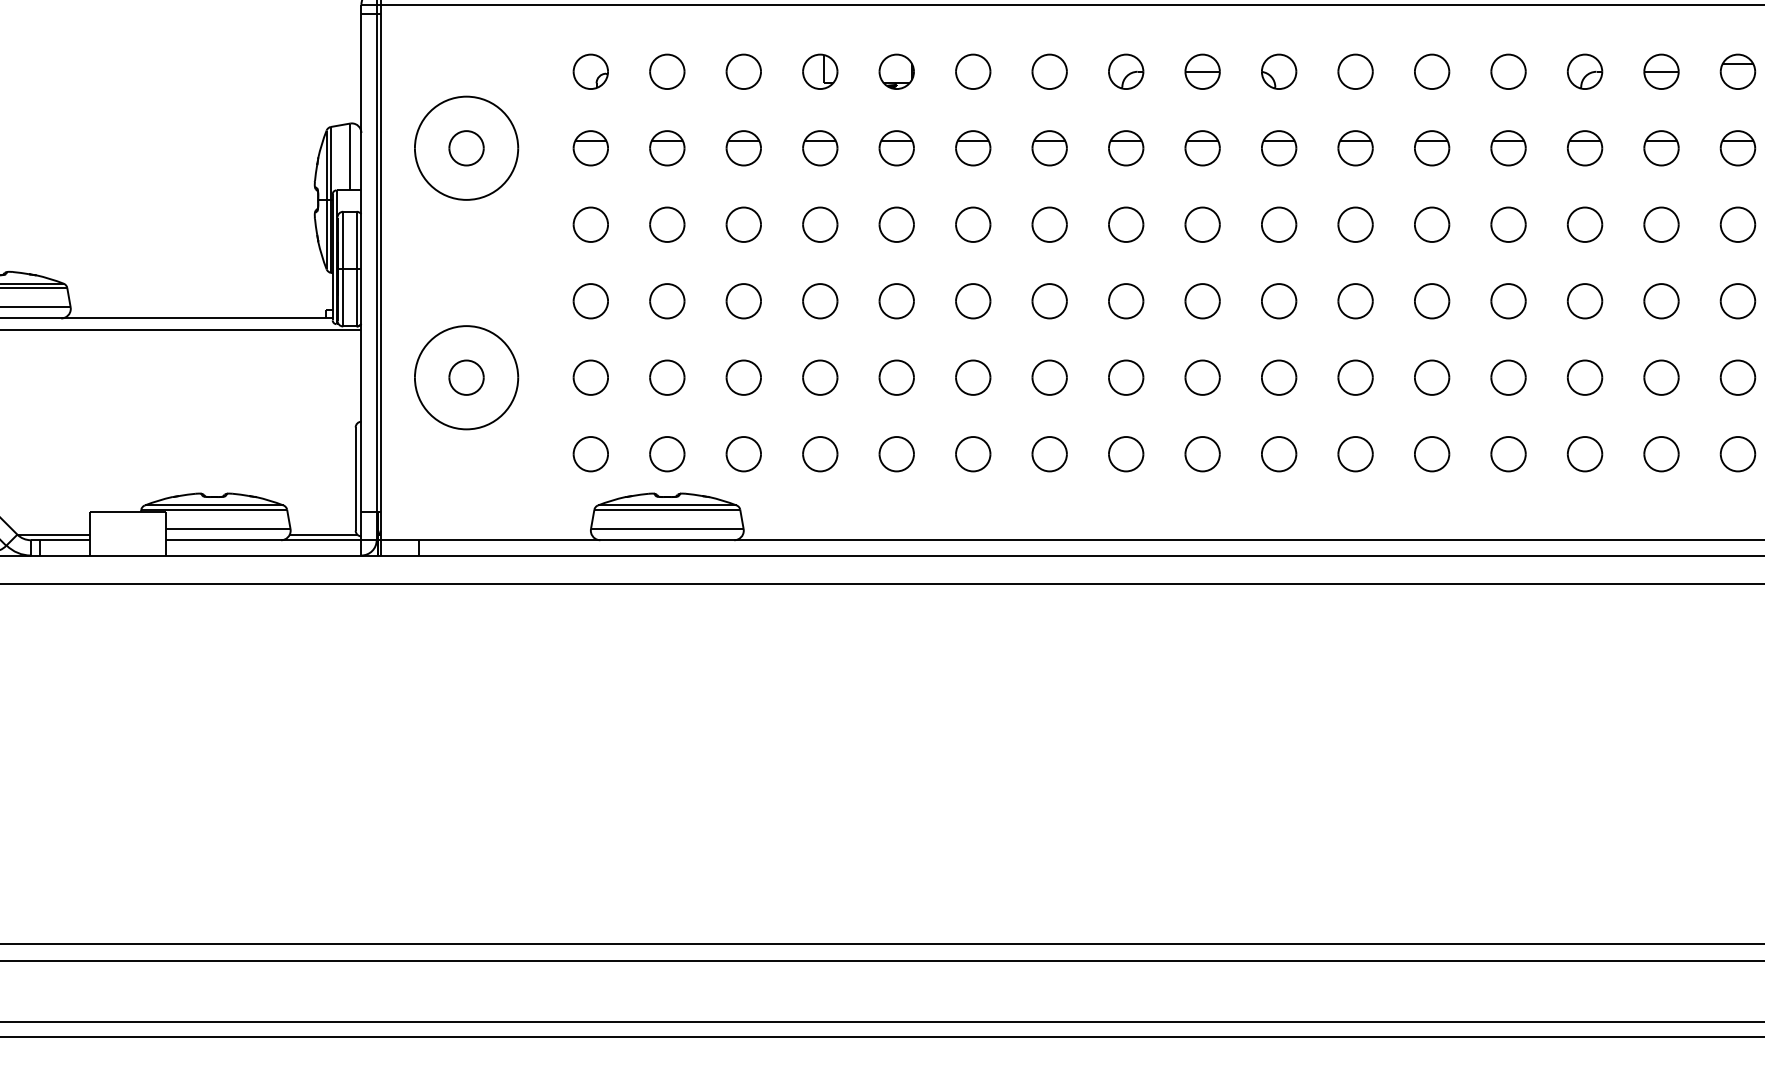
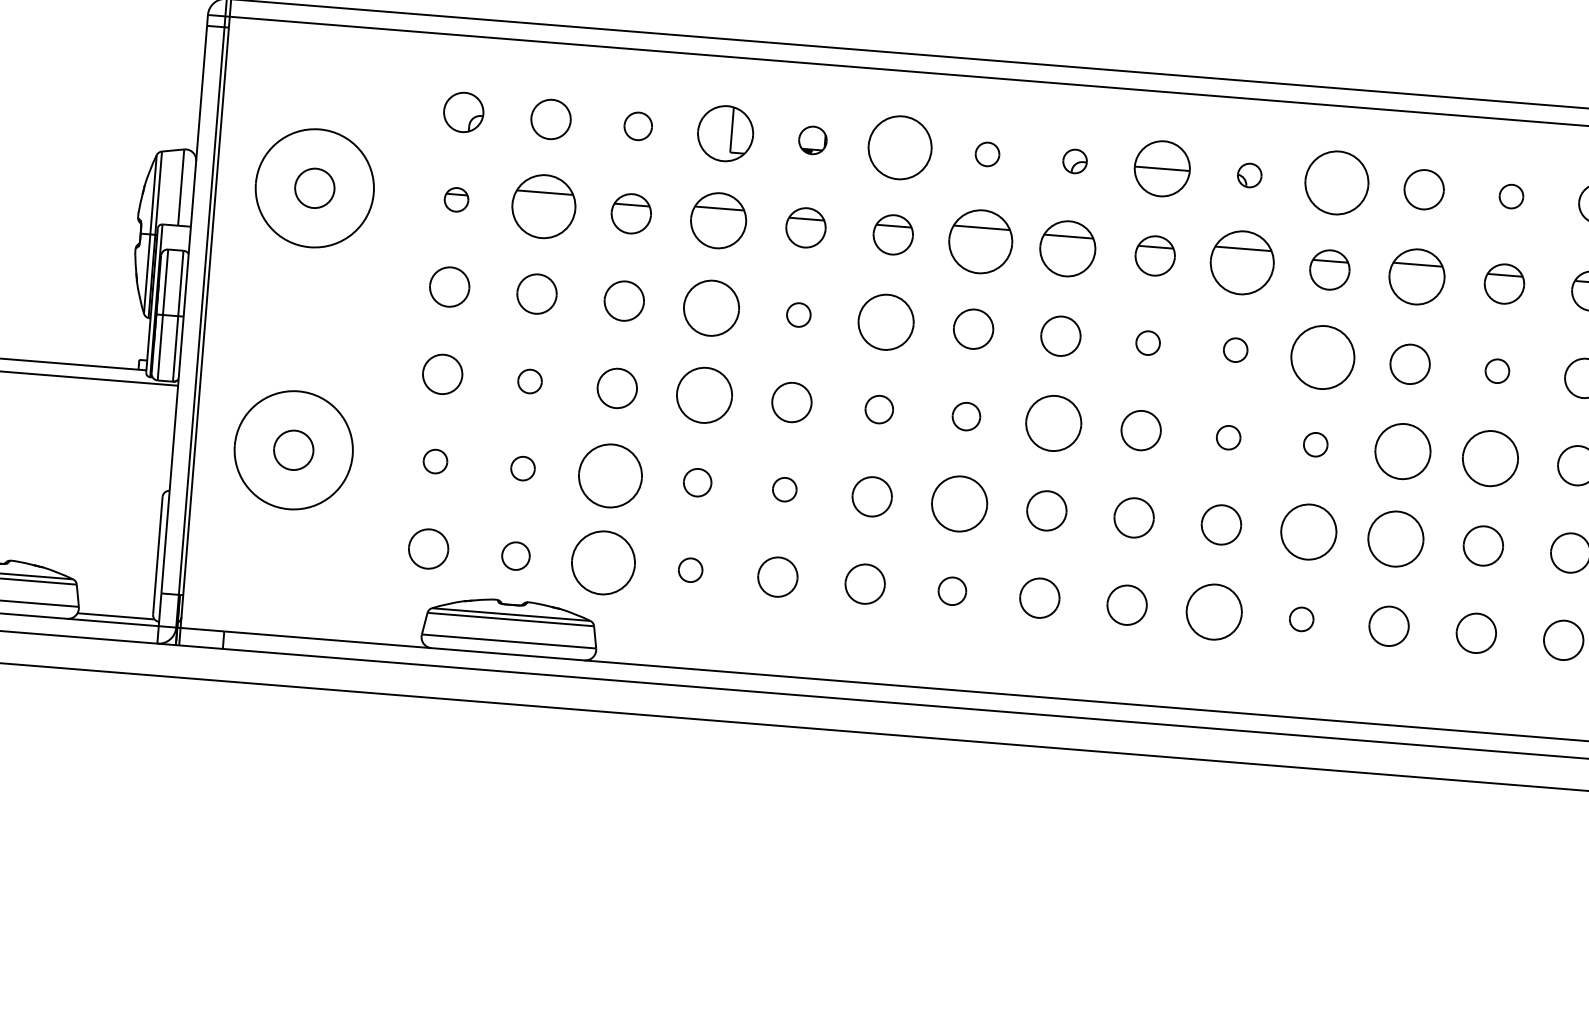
part: (743, 71) -> (638, 126), size x0.7
part: (820, 71) -> (725, 133), size x1.4
part: (896, 71) -> (812, 140), size x0.7
part: (973, 71) -> (900, 147), size x1.6
part: (1049, 71) -> (987, 154), size x0.6
part: (1126, 71) -> (1075, 161), size x0.6
part: (1202, 71) -> (1162, 168), size x1.4
part: (1279, 71) -> (1250, 175), size x0.6
part: (1355, 71) -> (1336, 182), size x1.6
part: (1508, 71) -> (1511, 196), size x0.6
part: (590, 148) -> (456, 199), size x0.6
part: (667, 148) -> (544, 207), size x1.6
part: (820, 148) -> (718, 221), size x1.4
part: (1049, 148) -> (980, 242), size x1.6
part: (1126, 148) -> (1068, 249), size x1.4
part: (1279, 148) -> (1242, 263), size x1.6
part: (1432, 148) -> (1417, 277), size x1.4
part: (820, 224) -> (711, 307), size x1.4
part: (896, 224) -> (798, 314), size x0.6
part: (973, 224) -> (886, 321), size x1.4
part: (1202, 224) -> (1148, 342), size x0.6
part: (1279, 224) -> (1235, 350), size x0.6
part: (1355, 224) -> (1322, 357), size x1.6
part: (1508, 224) -> (1497, 371), size x0.6
part: (667, 301) -> (530, 381), size x0.6
part: (820, 301) -> (704, 395), size x1.4
part: (973, 301) -> (879, 409), size x0.7
part: (1049, 301) -> (966, 416), size x0.7
part: (1126, 301) -> (1054, 423), size x1.4
part: (1279, 301) -> (1228, 437), size x0.6
part: (1355, 301) -> (1315, 444), size x0.6
part: (1432, 301) -> (1403, 452), size x1.4
part: (1508, 301) -> (1490, 458), size x1.4
part: (590, 377) -> (435, 461), size x0.6
part: (667, 377) -> (523, 468), size x0.6
part: (743, 377) -> (609, 475), size x1.6
part: (820, 377) -> (697, 482), size x0.7
part: (896, 377) -> (784, 489), size x0.6
part: (1049, 377) -> (959, 503), size x1.4
part: (1355, 377) -> (1308, 531), size x1.4
part: (1432, 377) -> (1396, 538), size x1.4
part: (667, 454) -> (516, 556), size x0.7
part: (743, 454) -> (602, 563), size x1.6
part: (820, 454) -> (690, 570), size x0.6
part: (1049, 454) -> (952, 591), size x0.7
part: (1279, 454) -> (1214, 612), size x1.4
part: (1355, 454) -> (1301, 619), size x0.6

